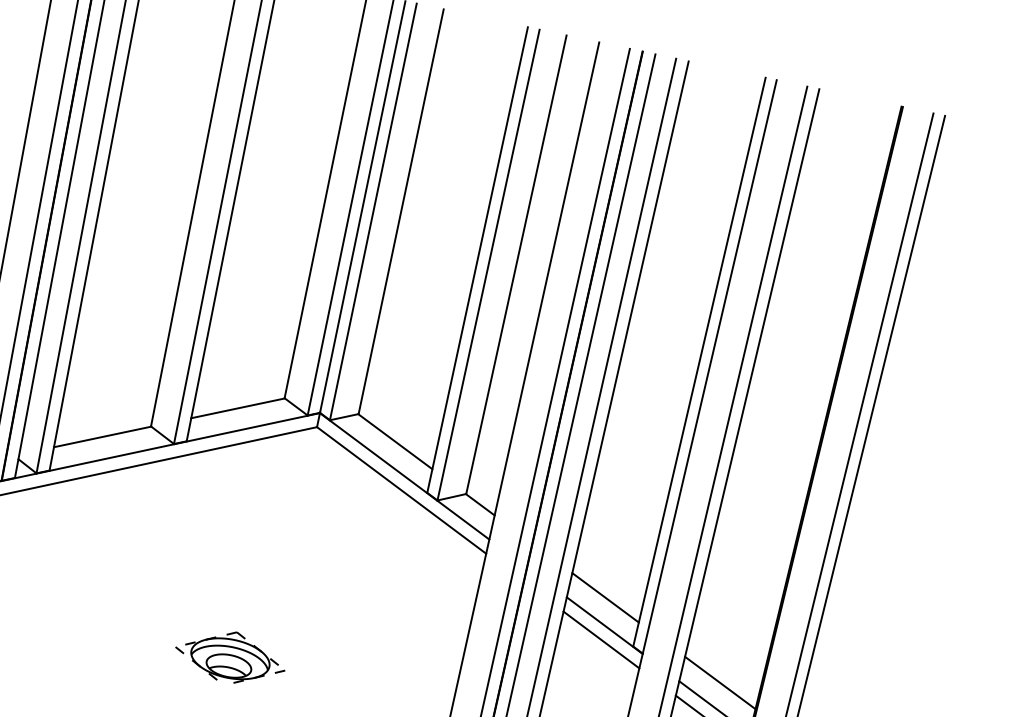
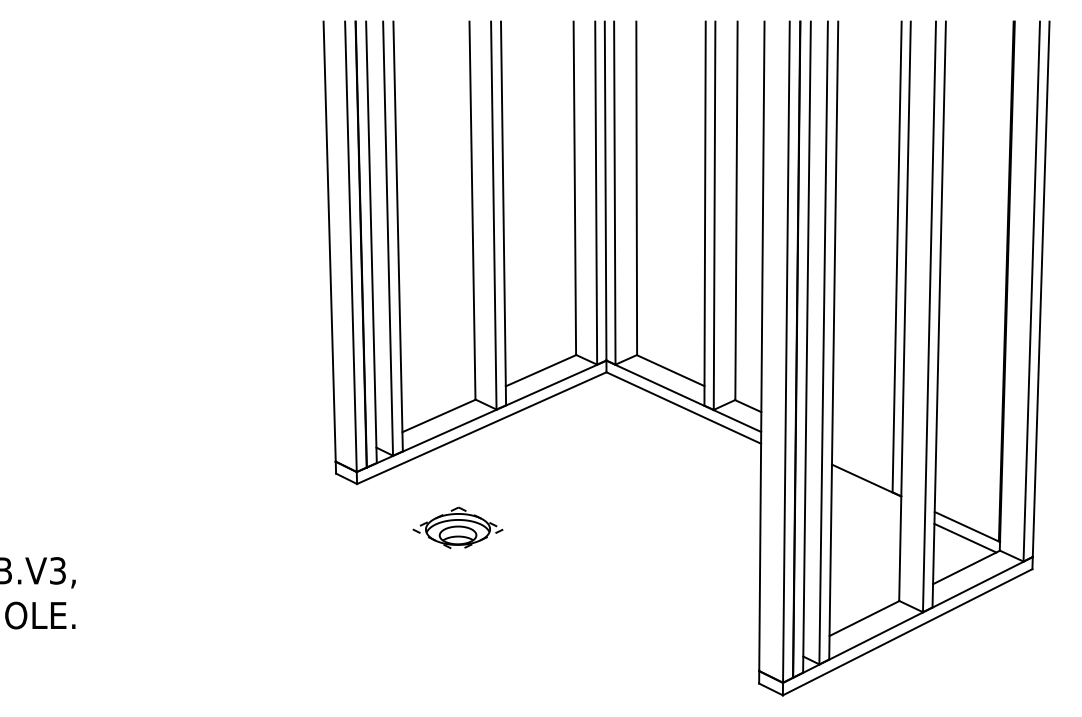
line: (605, 597) -> (862, 458), removed
line: (601, 640) -> (866, 492), removed
part: (230, 656) -> (457, 527), moved
line: (720, 683) -> (967, 506), removed

